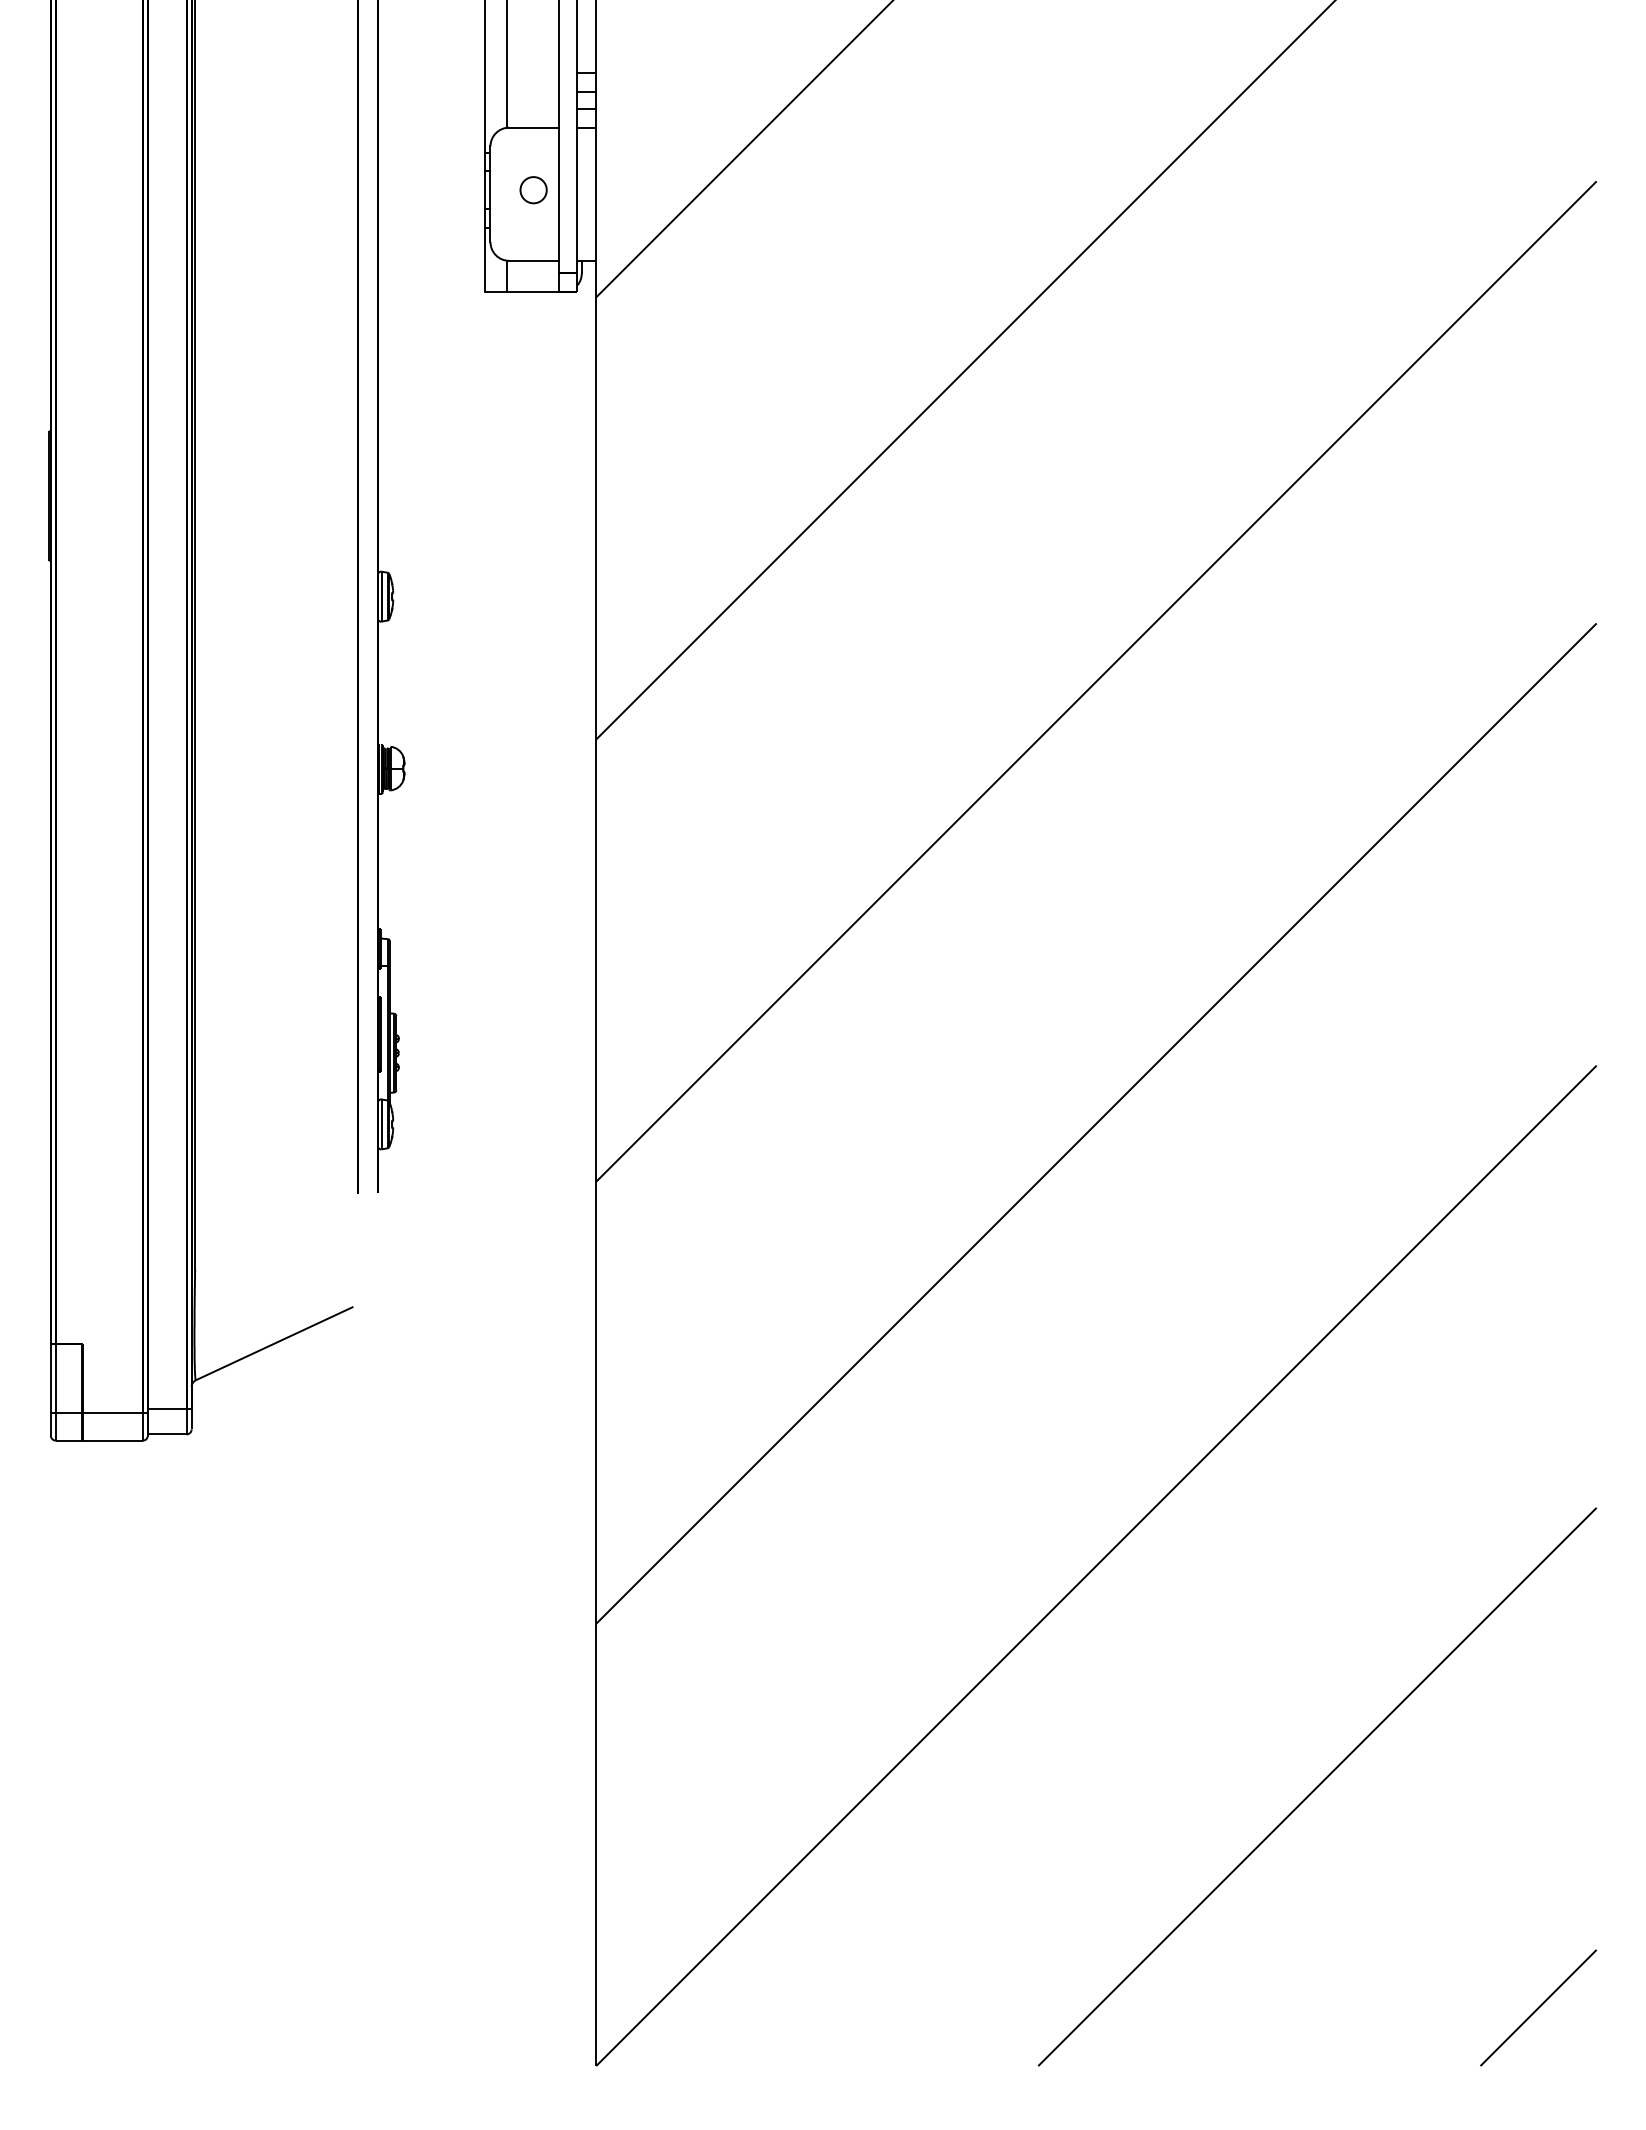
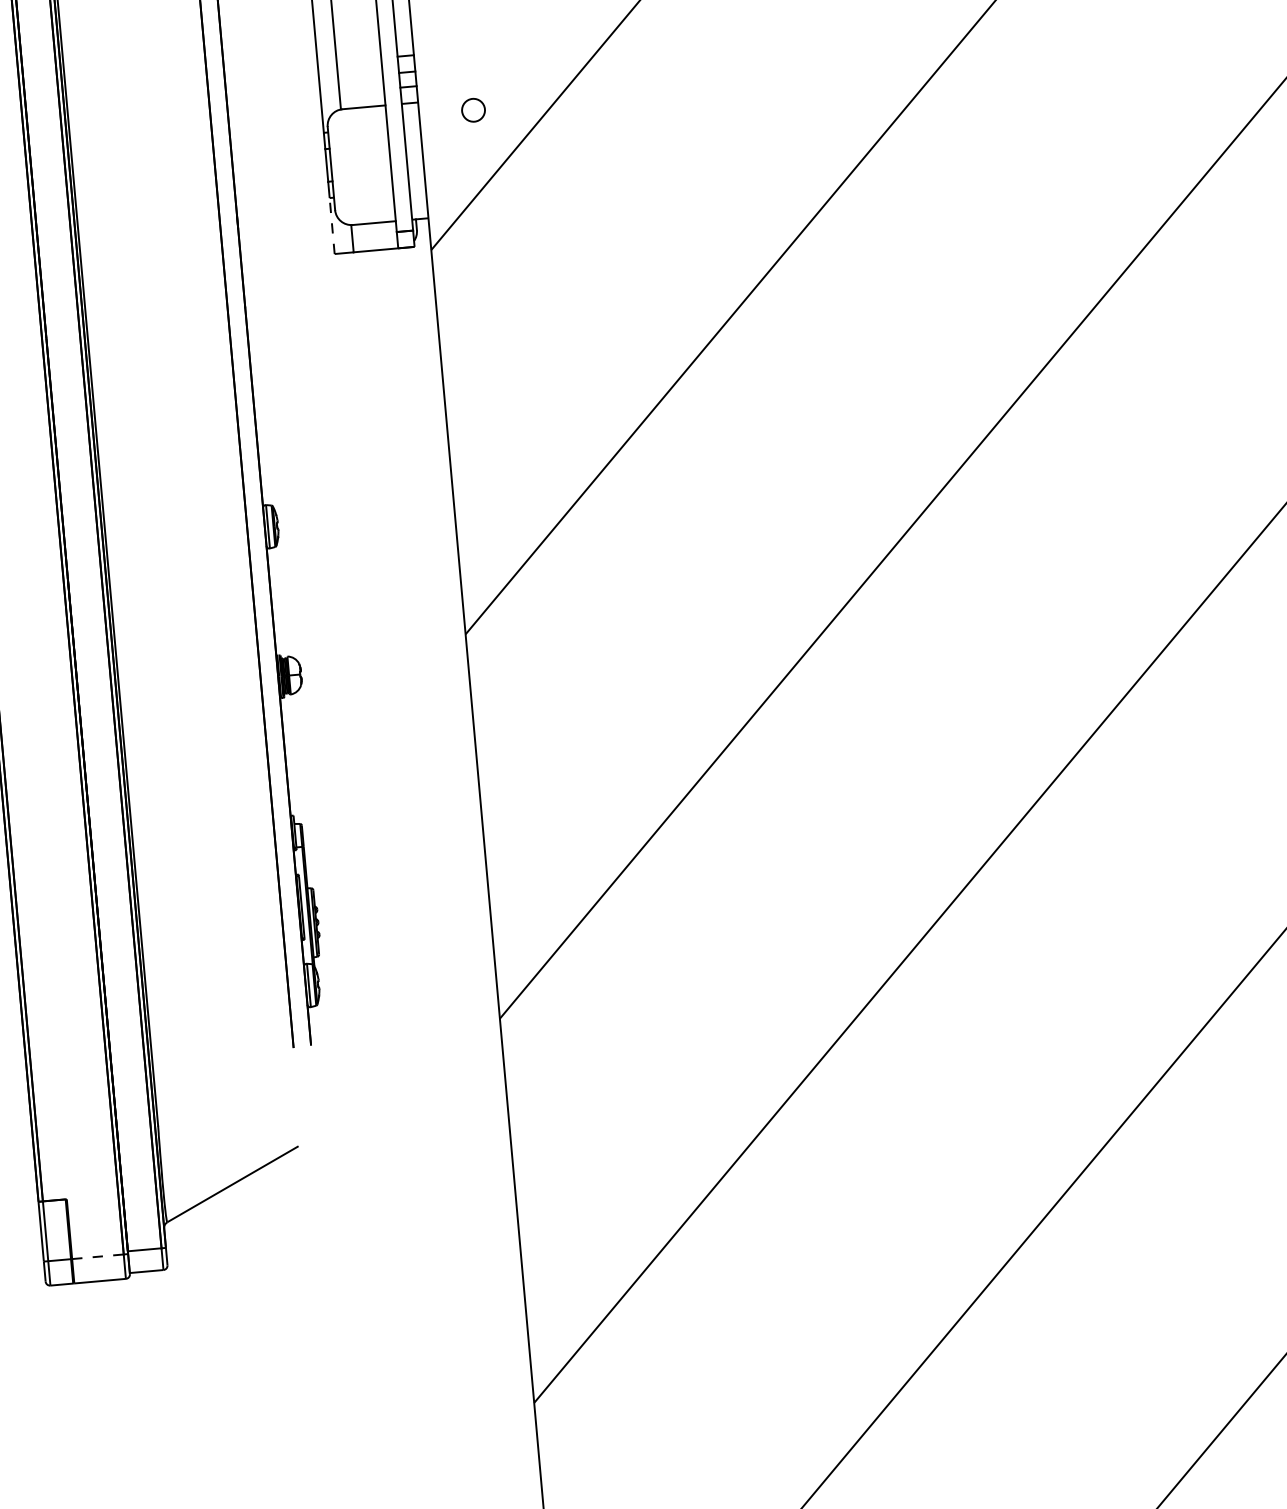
part: (533, 190) -> (473, 110), moved
line: (485, 259) -> (332, 225), solid -> dashed
line: (113, 1412) -> (98, 1256), solid -> dashed

